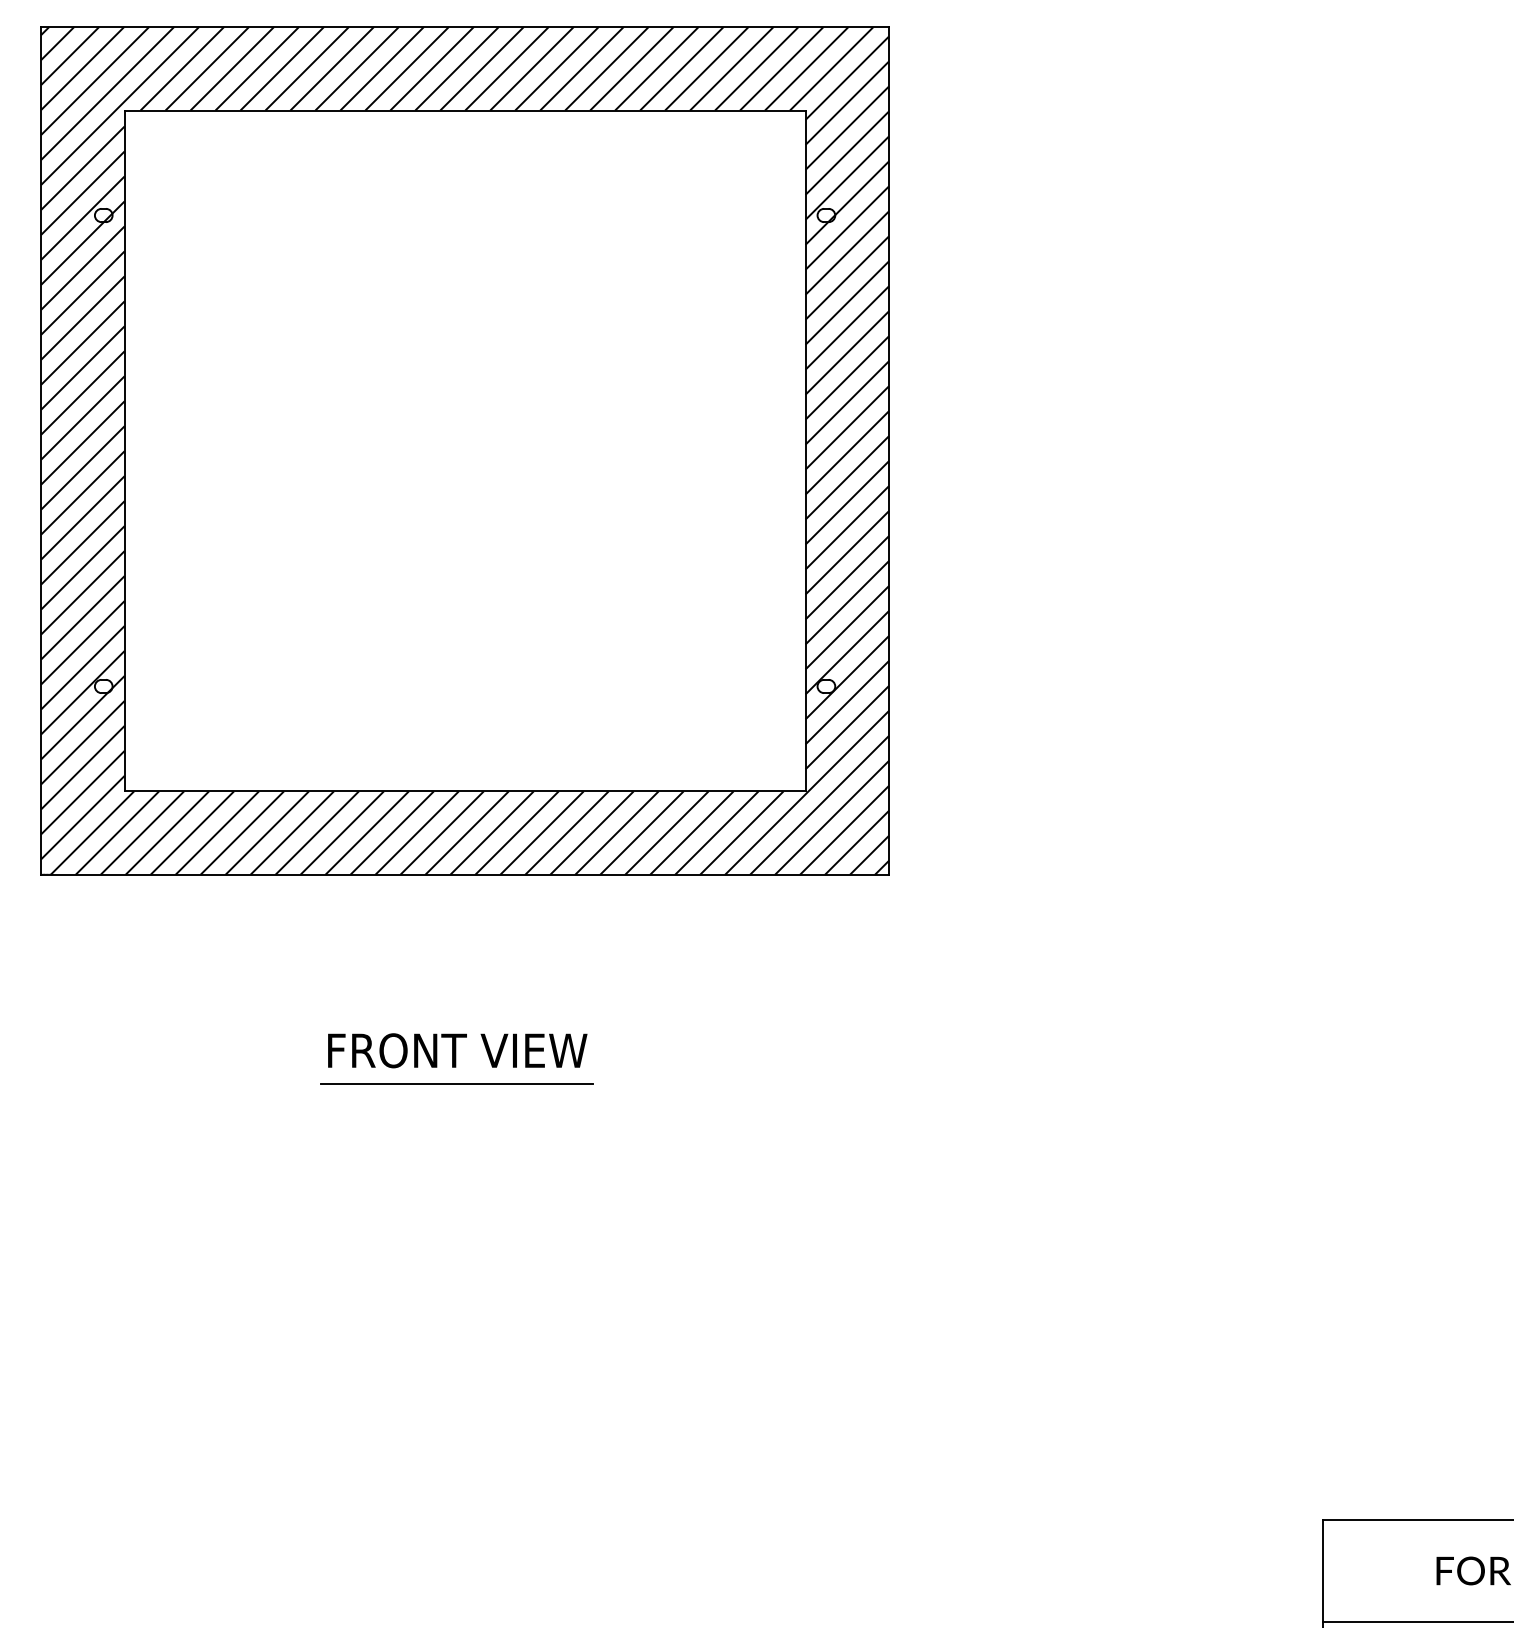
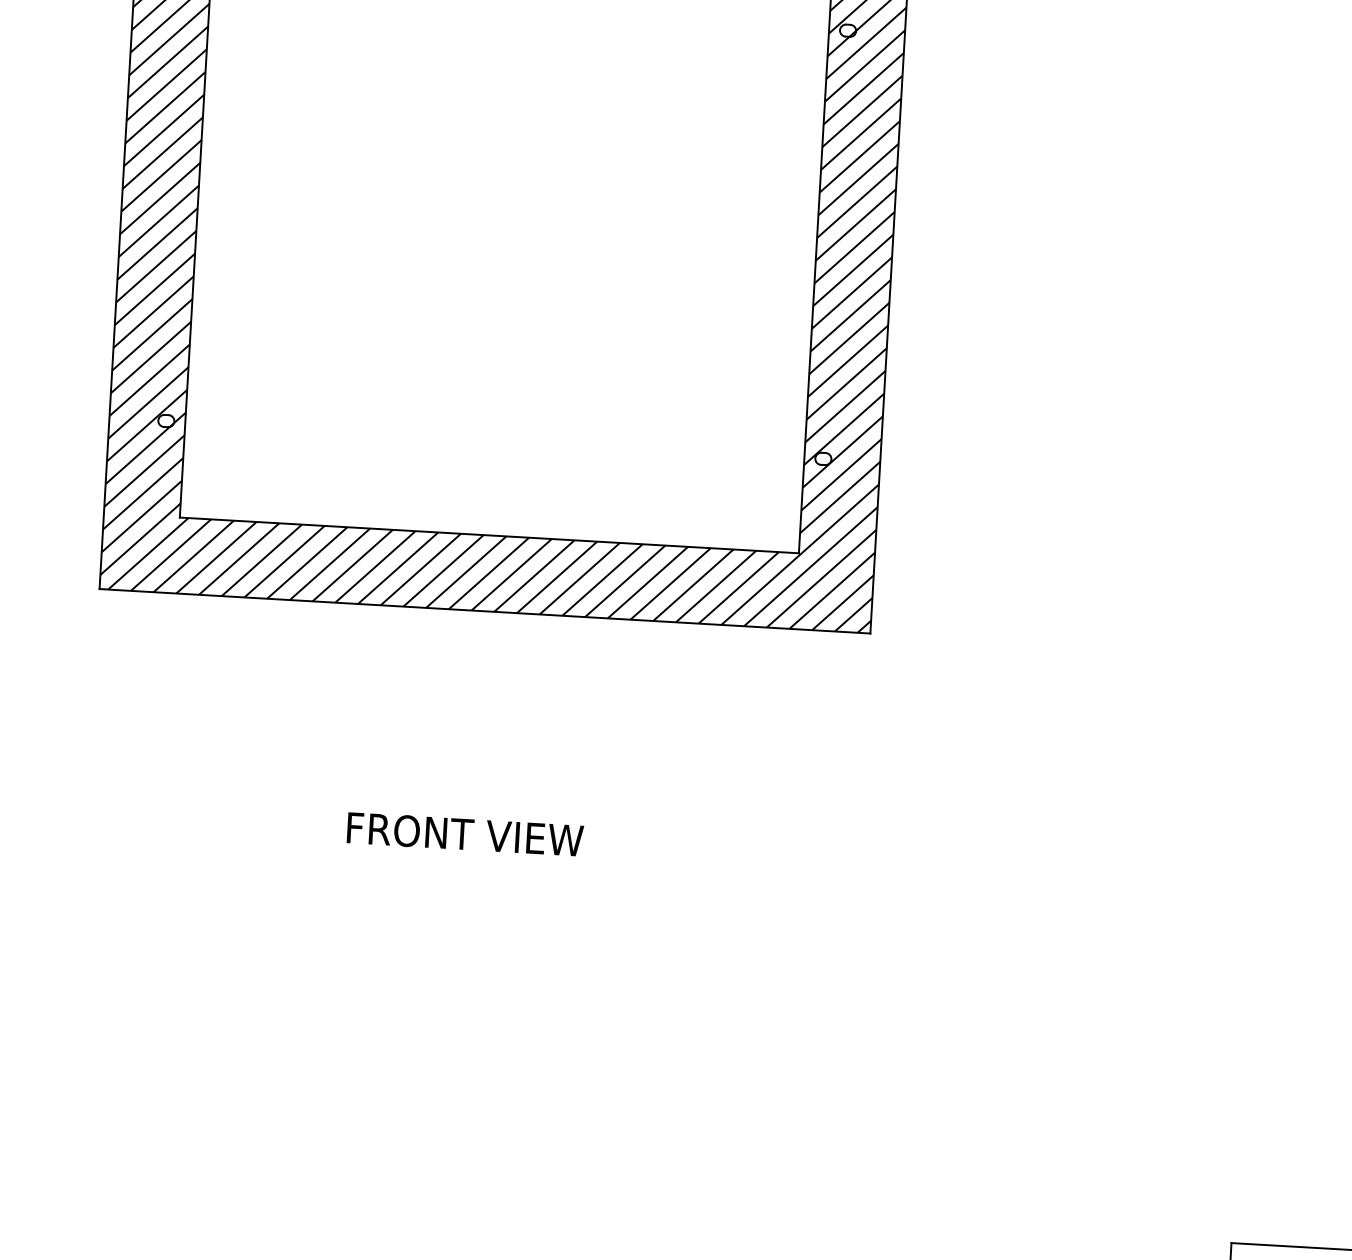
text: (457, 1050) -> (465, 834), moved
line: (456, 1084) -> (466, 801), removed

